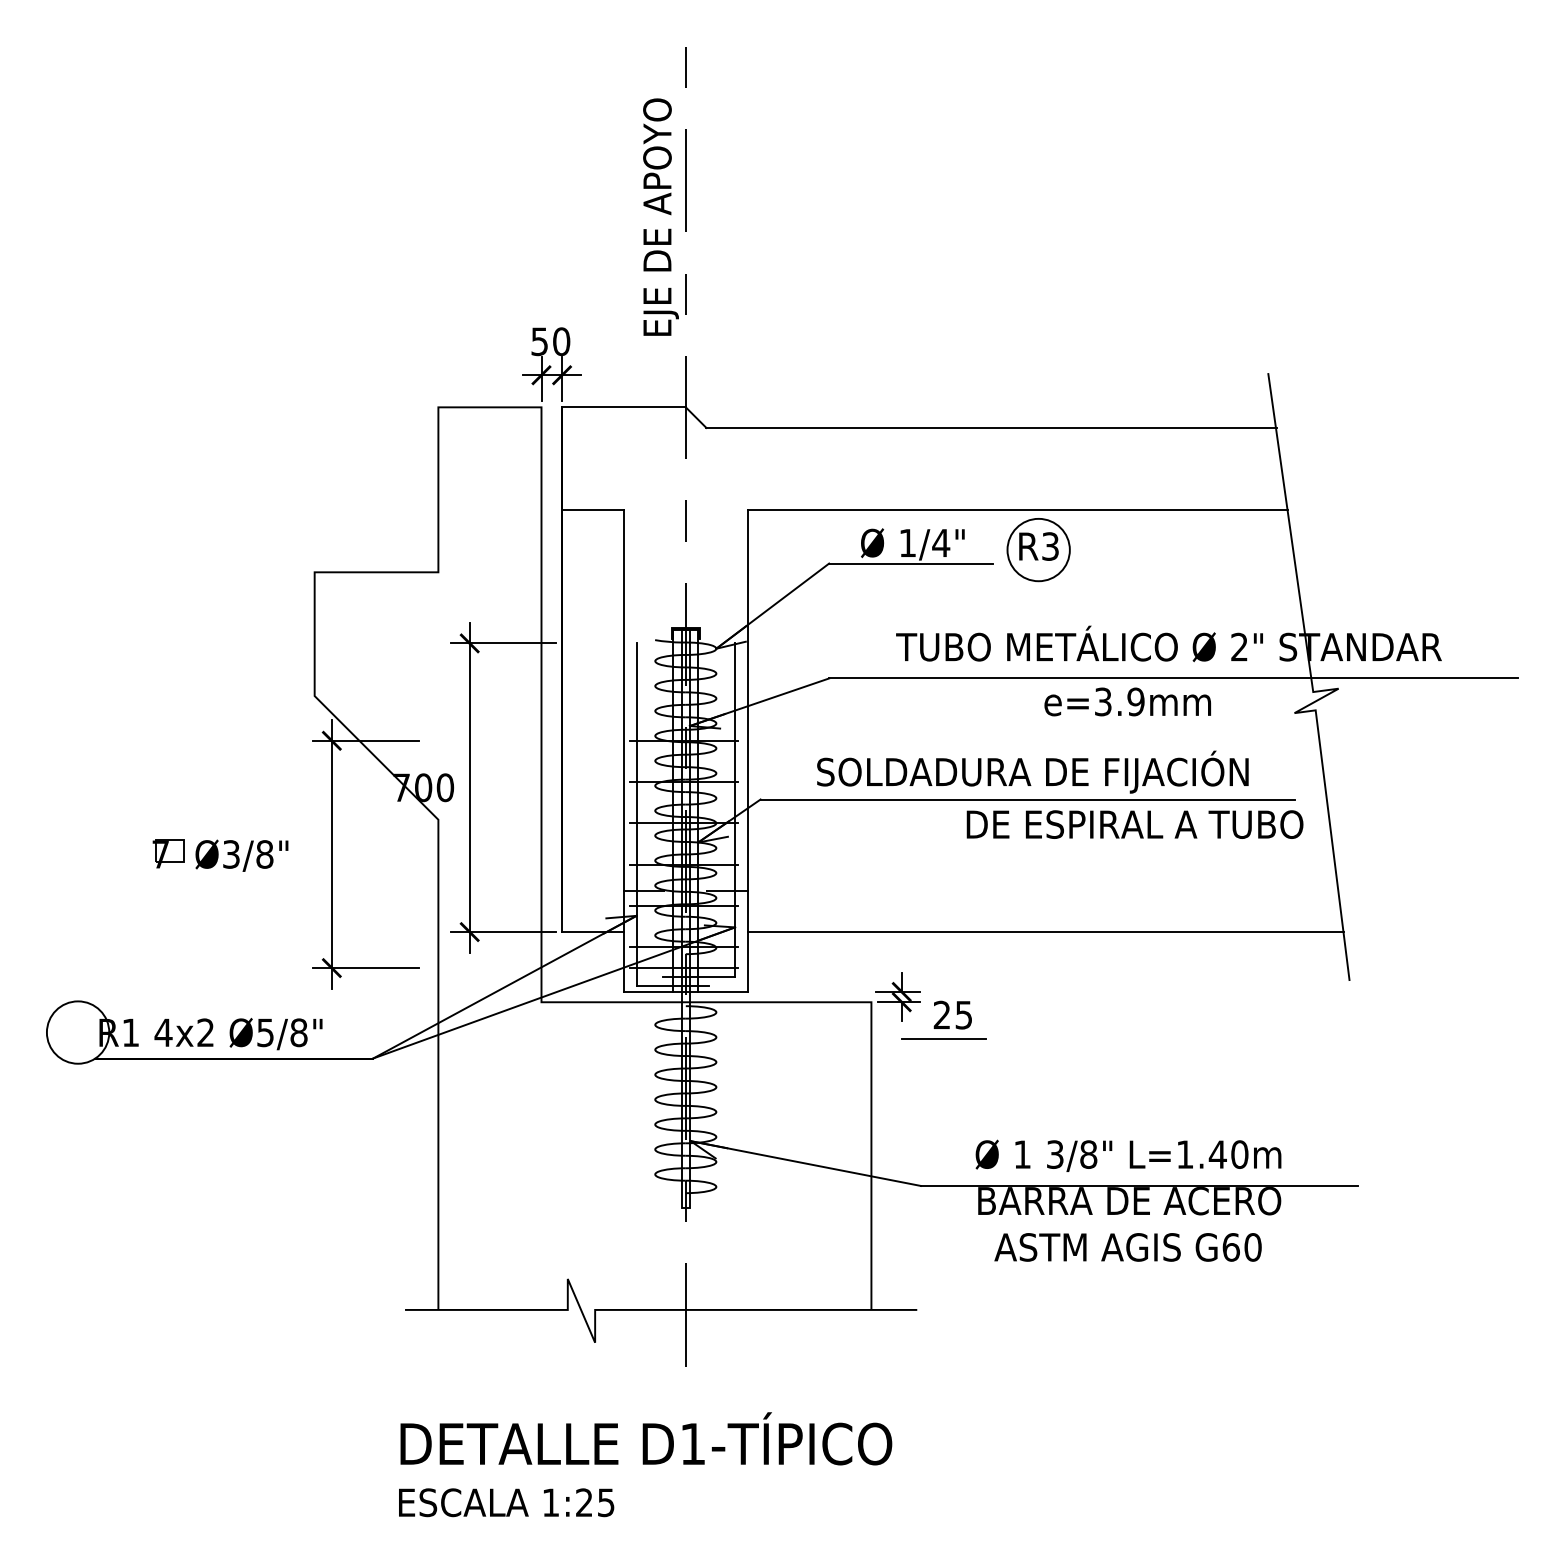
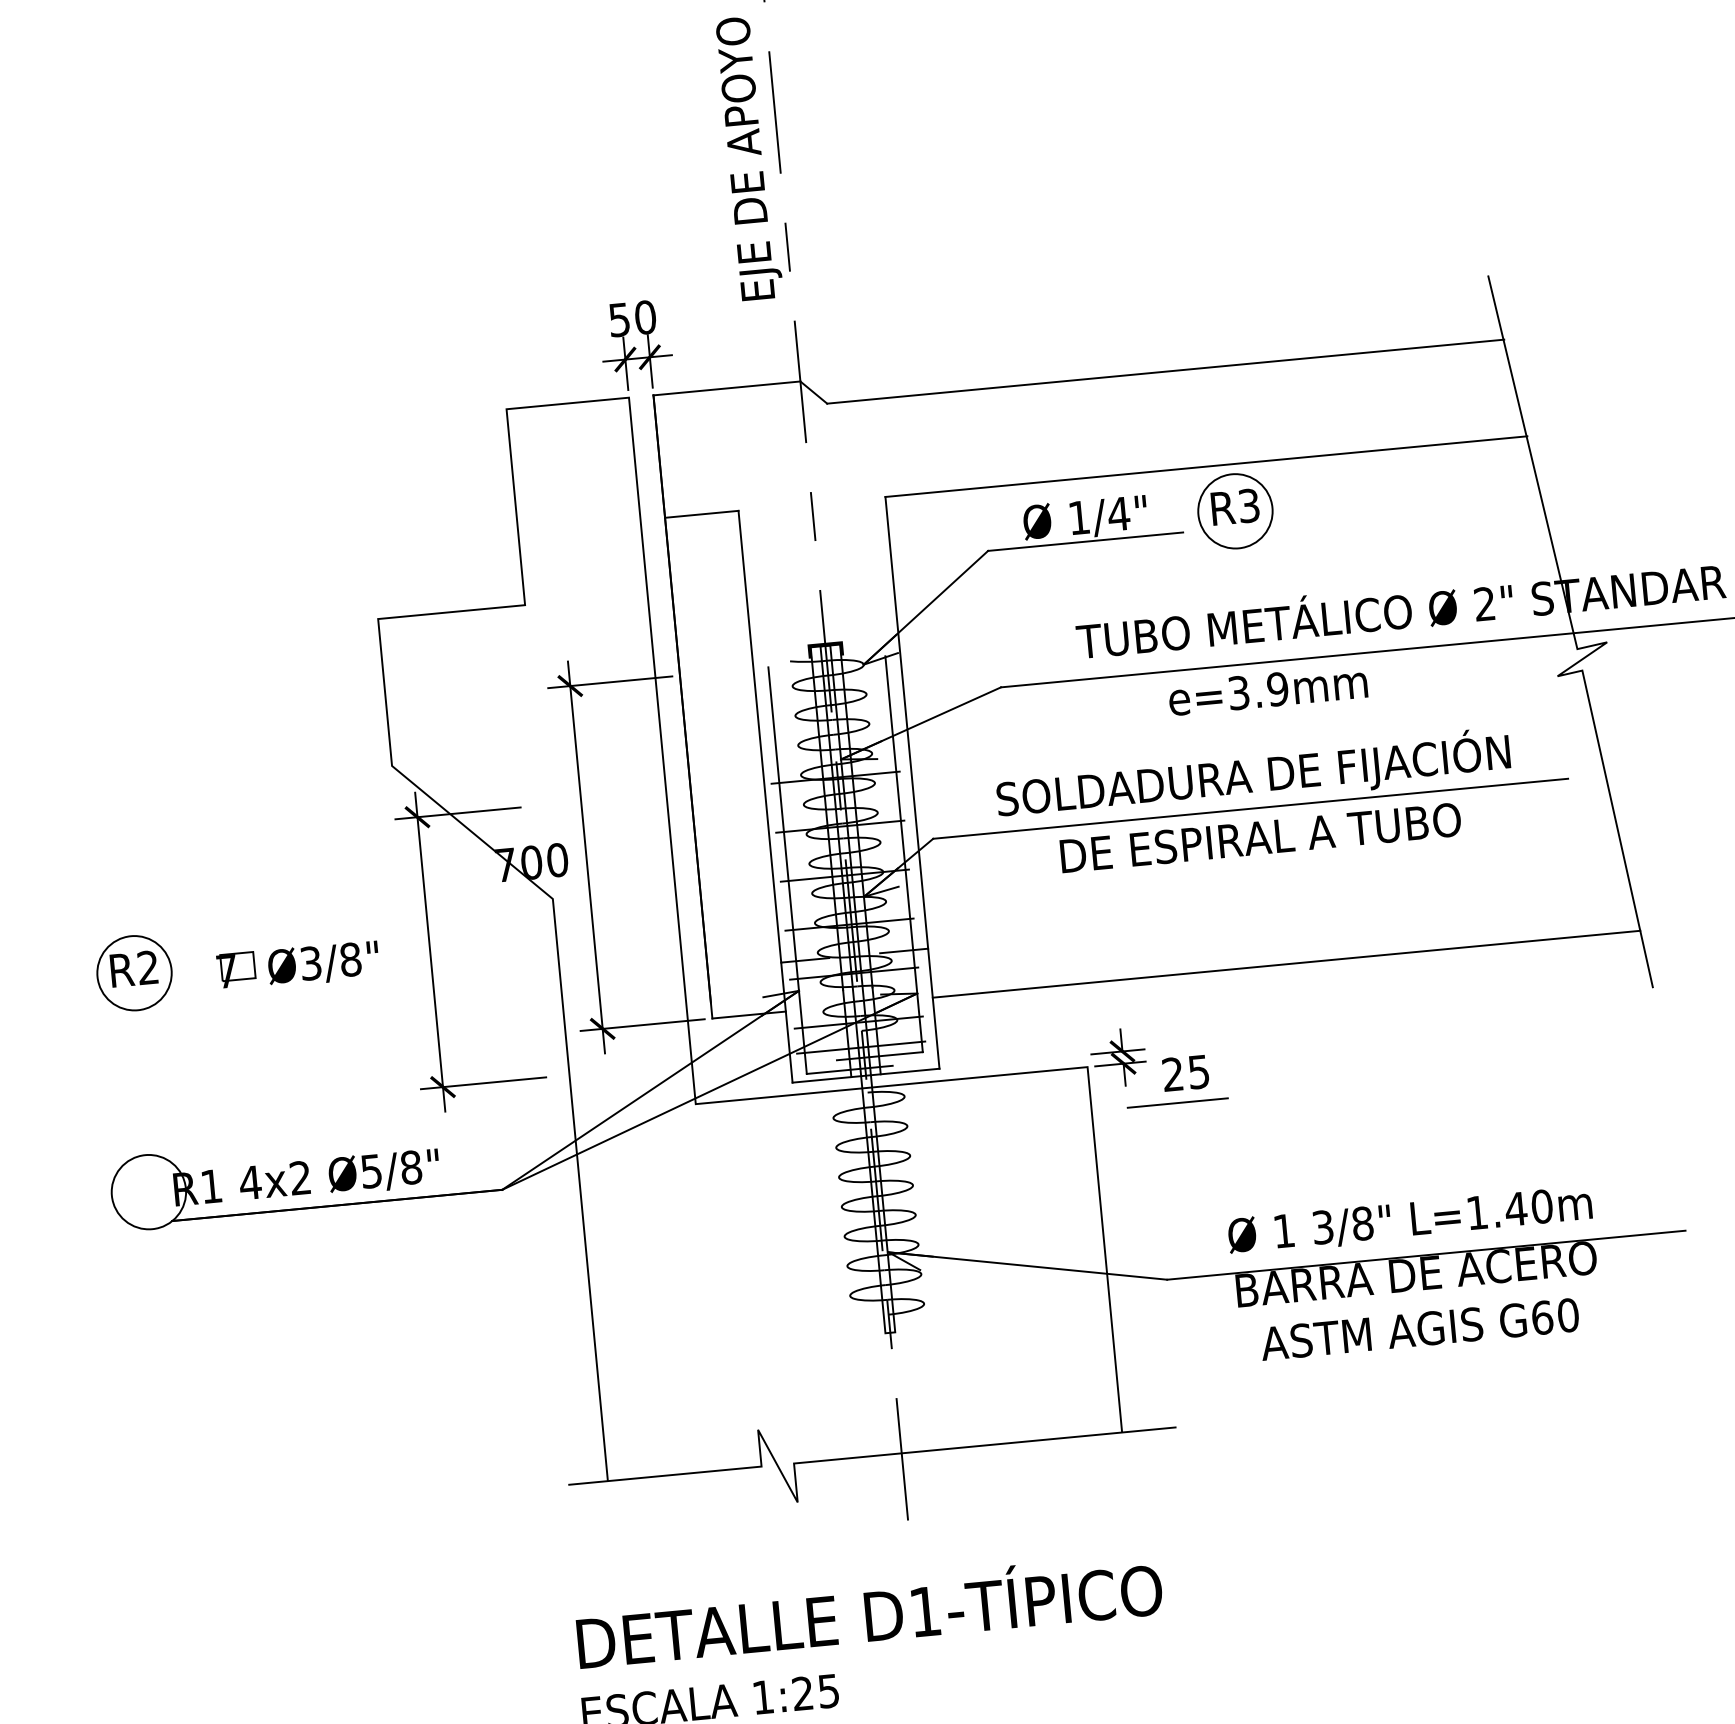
text: (1127, 701) -> (1267, 689), moved
text: (1134, 824) -> (1260, 837), moved
part: (83, 848) -> (134, 972), added

